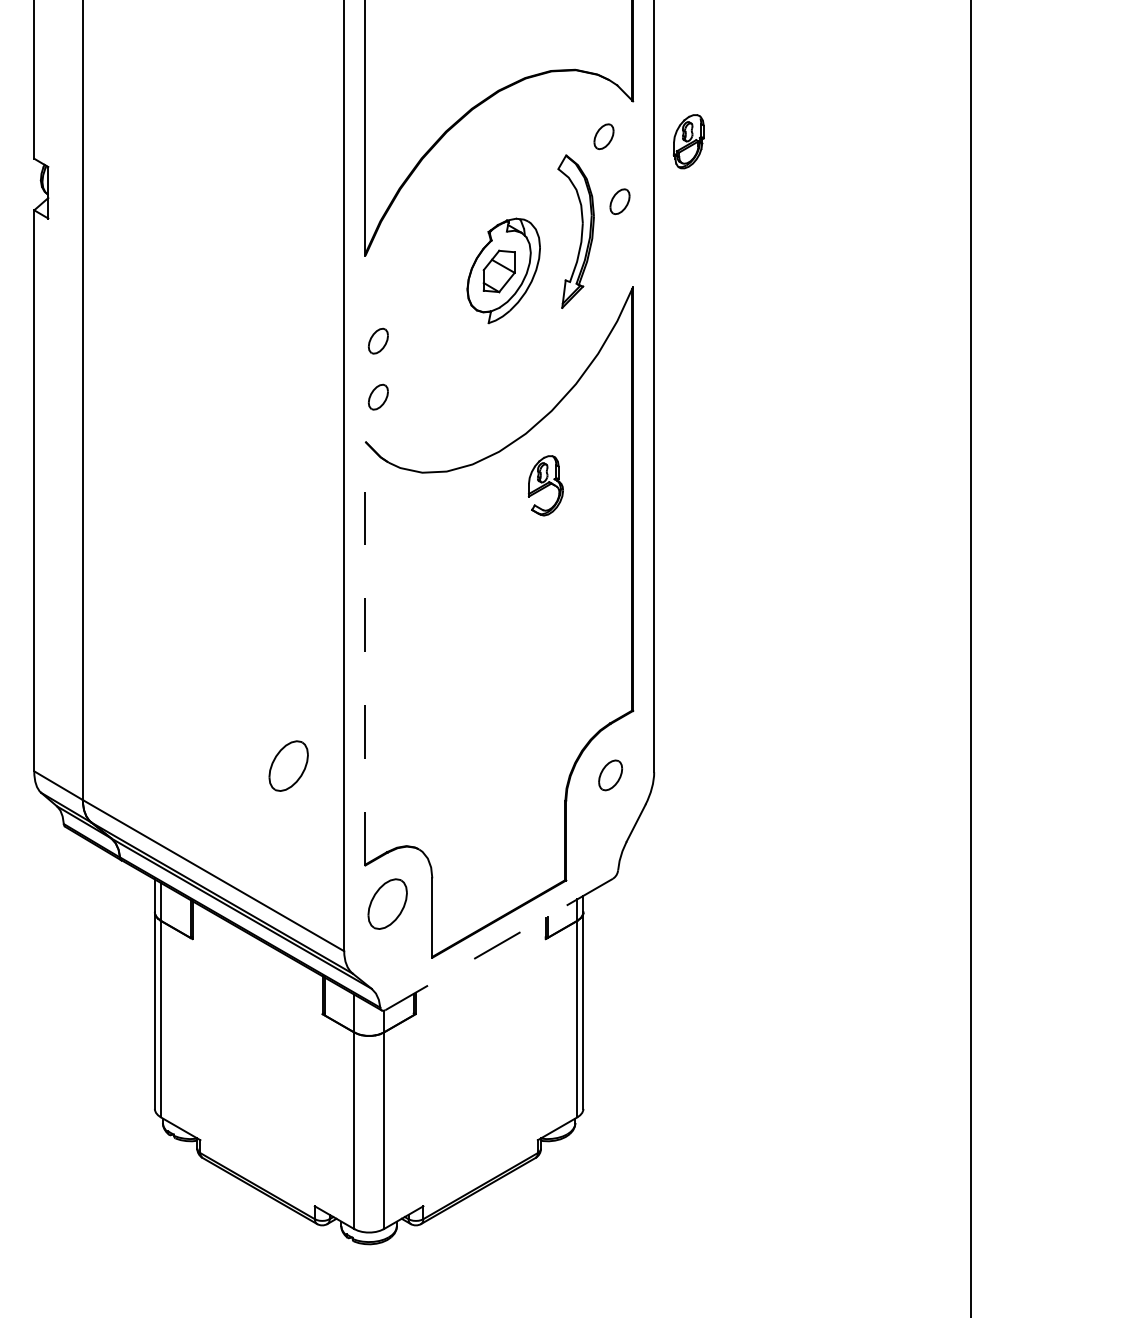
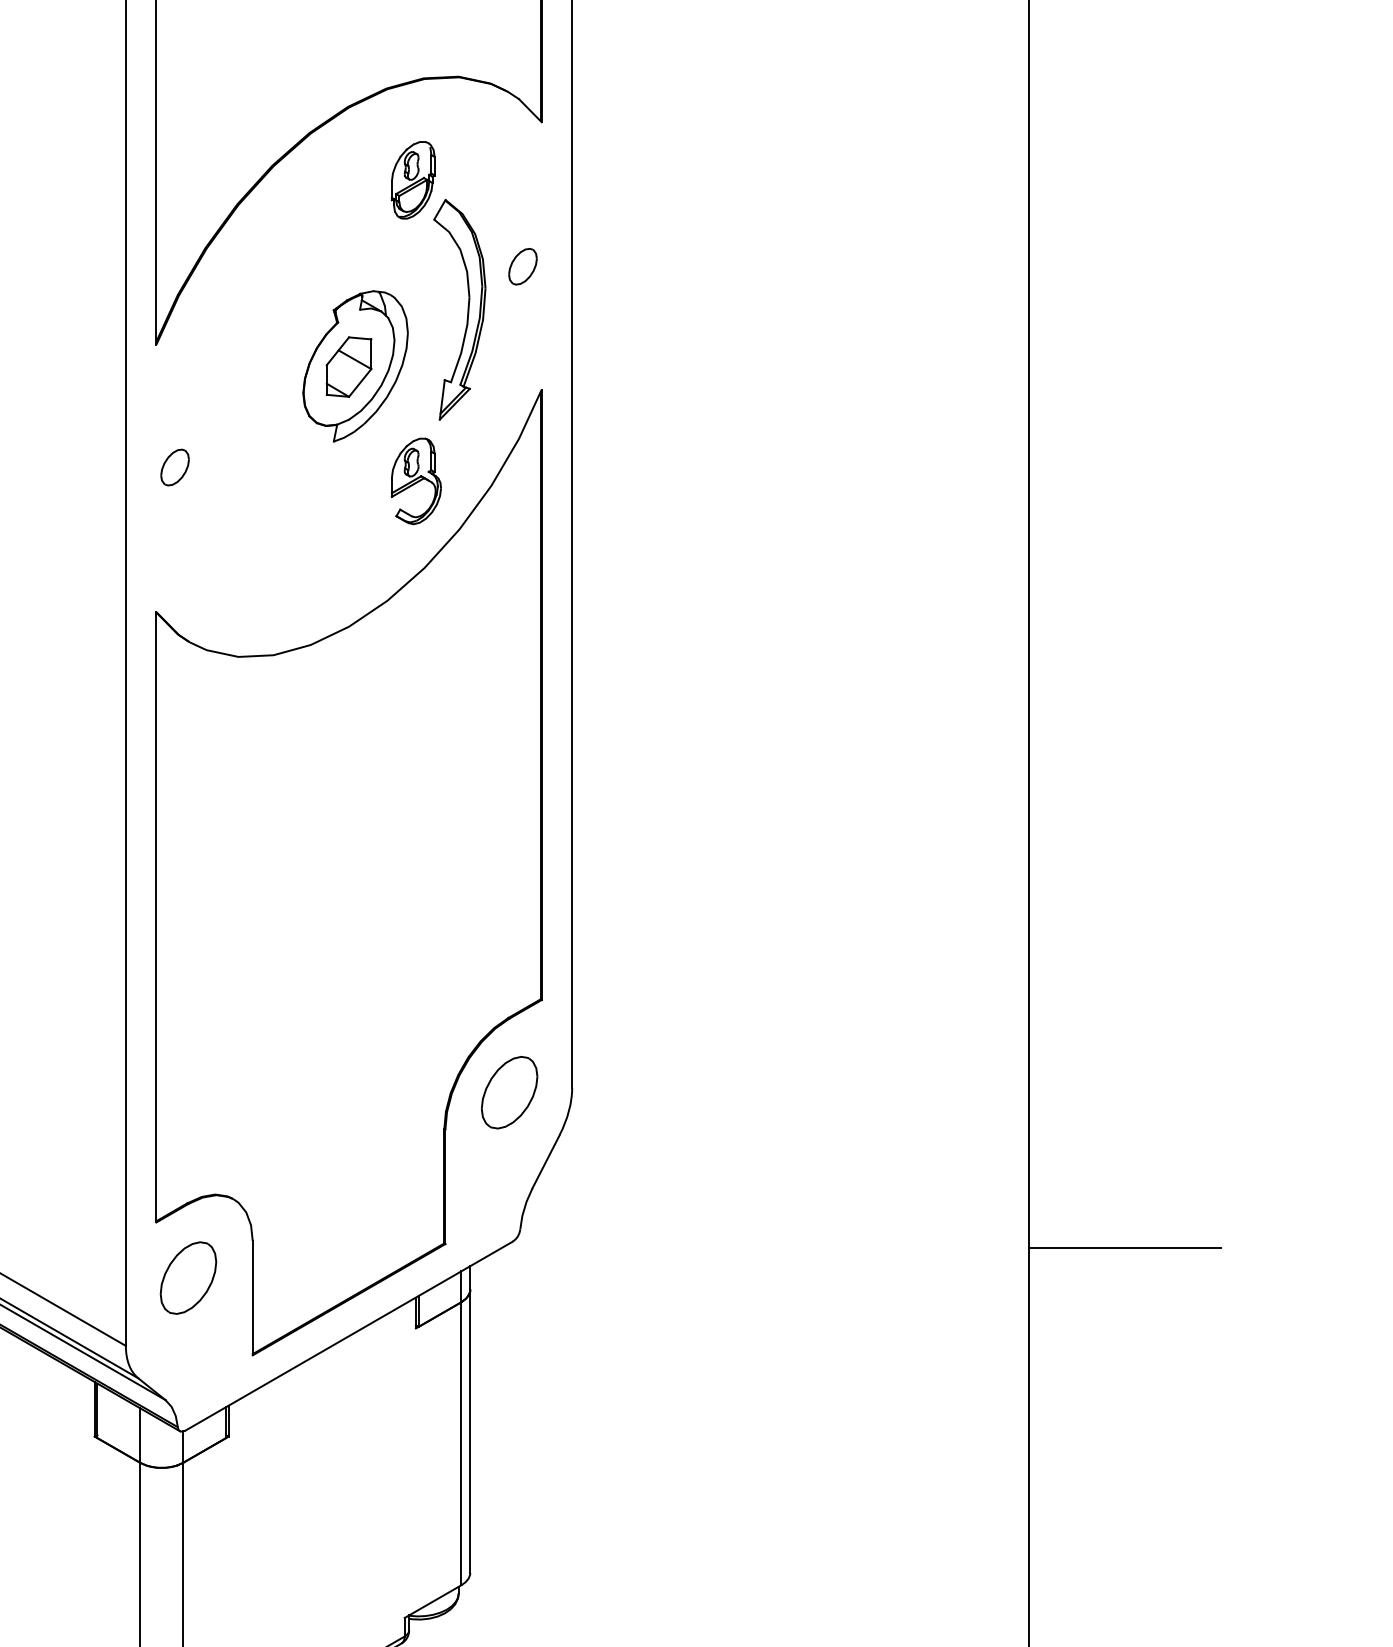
part: (603, 136) -> (499, 172), removed
part: (688, 141) -> (412, 179), moved
part: (378, 396) -> (175, 547), removed
part: (545, 485) -> (415, 480), moved
line: (365, 653) -> (156, 917), dashed -> solid
part: (288, 765) -> (45, 1078), removed
part: (610, 775) -> (509, 1092), size x1.67
line: (1037, 883) -> (1124, 1248), added
line: (498, 944) -> (348, 1336), dashed -> solid

